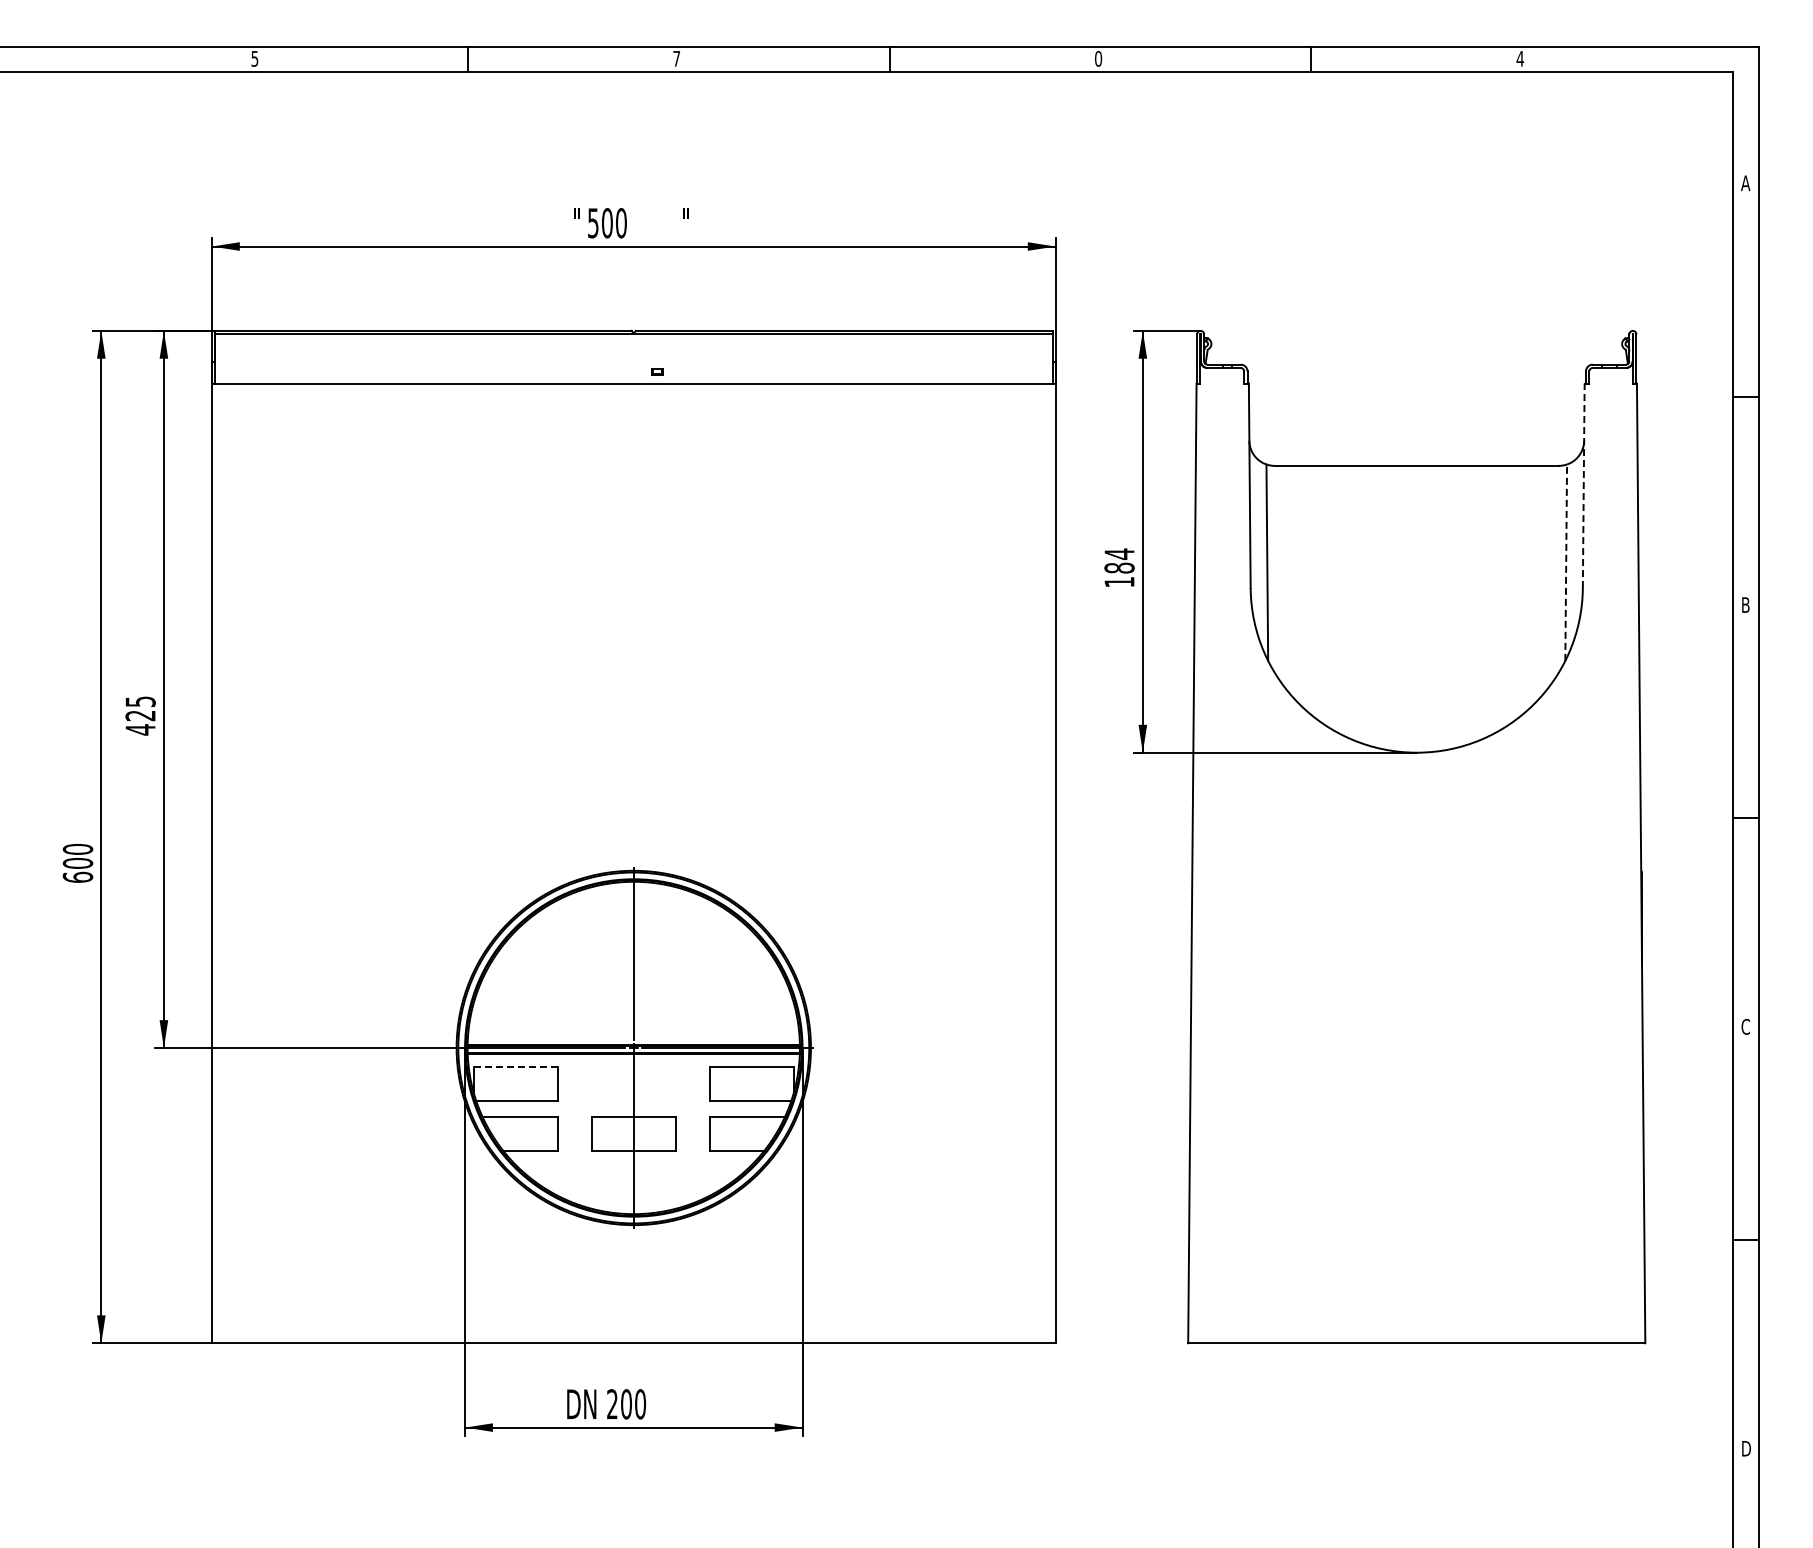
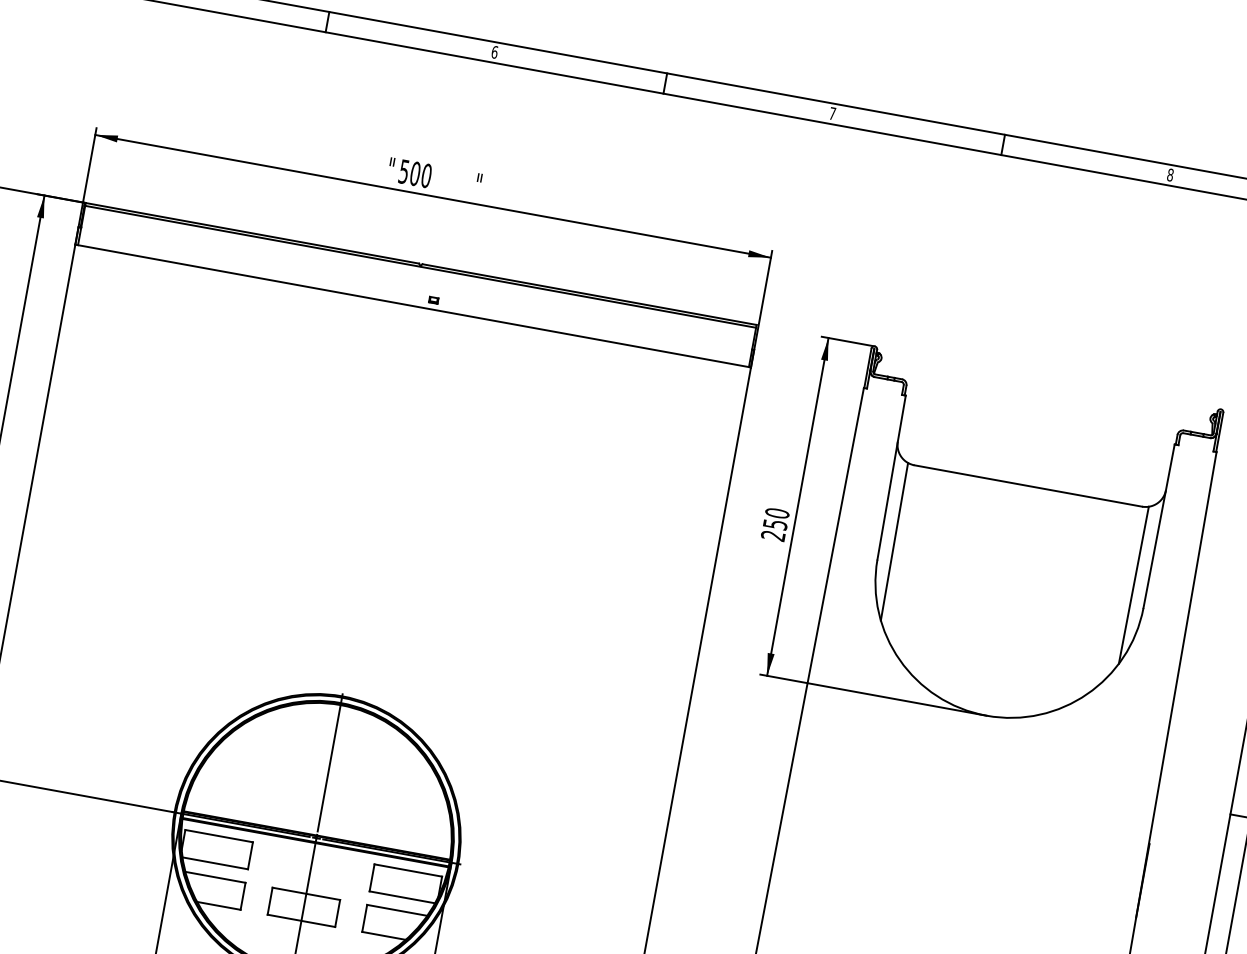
text: (676, 58) -> (494, 51), 7 -> 6
text: (1098, 58) -> (832, 113), 0 -> 7
text: (1520, 58) -> (1170, 174), 4 -> 8
line: (1583, 485) -> (1158, 525), dashed -> solid
line: (1566, 562) -> (1134, 585), dashed -> solid
text: (1119, 567) -> (775, 524), 184 -> 250
line: (516, 1066) -> (219, 835), dashed -> solid

